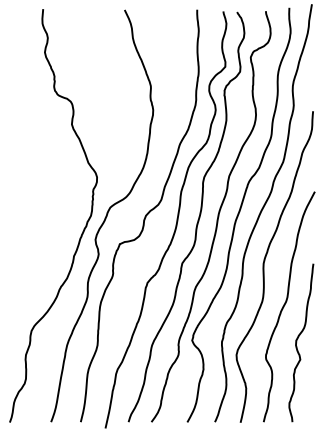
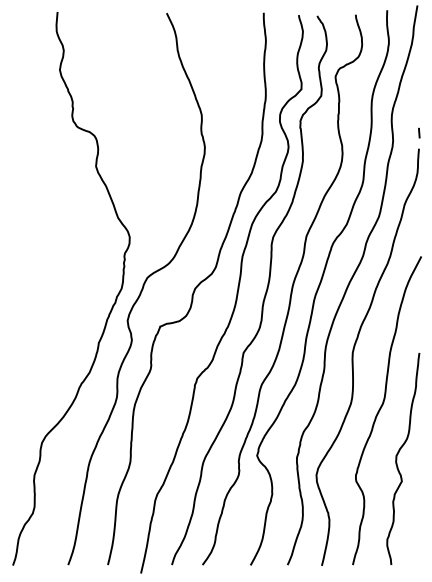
line: (313, 99) -> (419, 132), added

